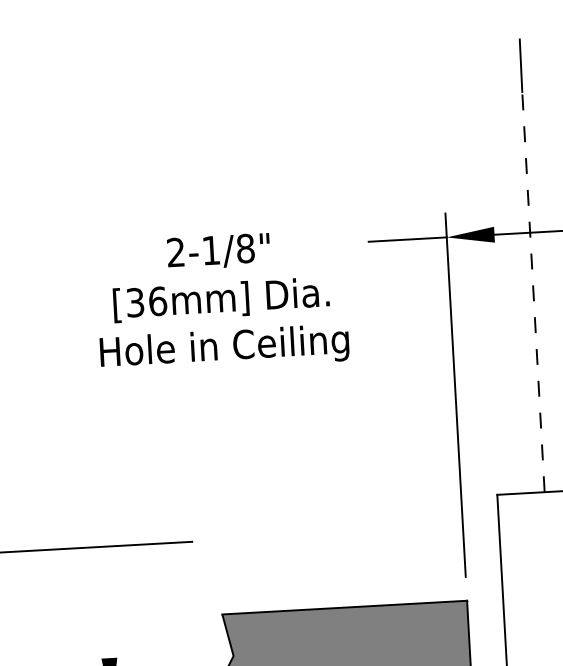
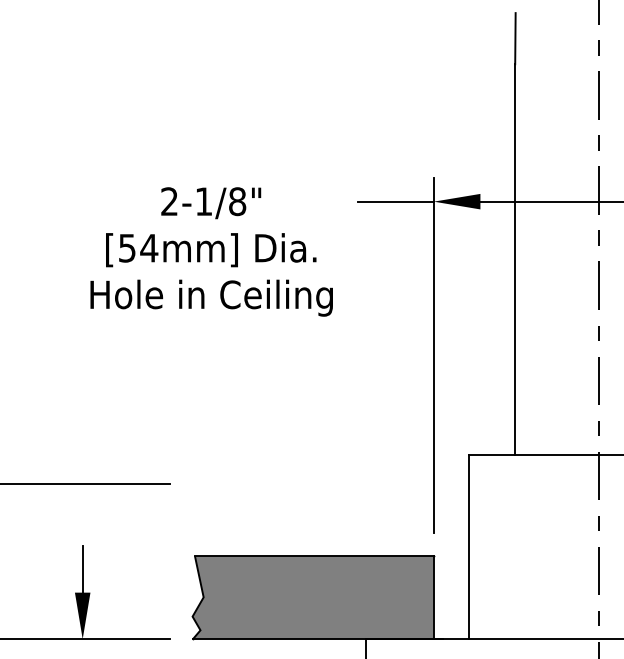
line: (533, 291) -> (515, 259), dashed -> solid
text: (146, 301) -> (138, 247), [36mm] -> [54mm]
line: (107, 634) -> (82, 569), added

